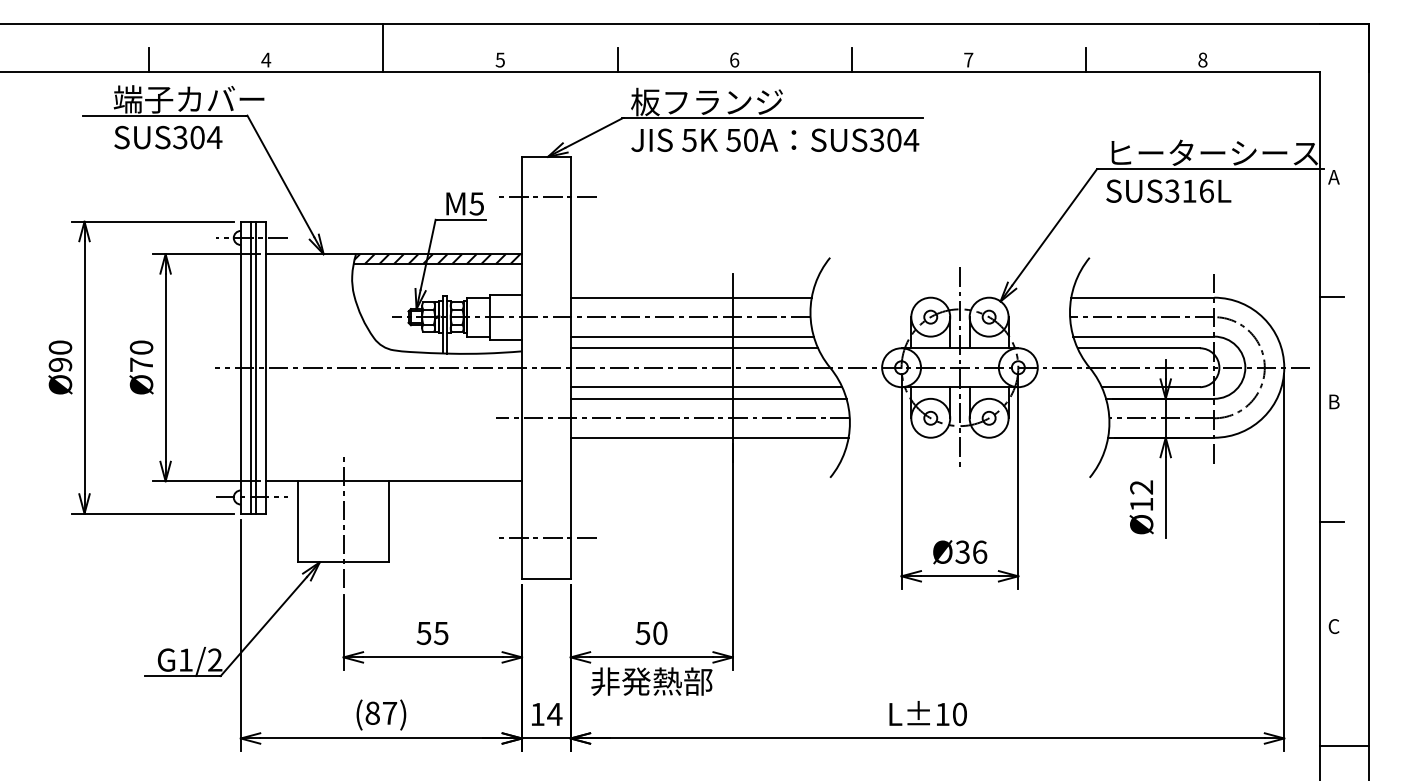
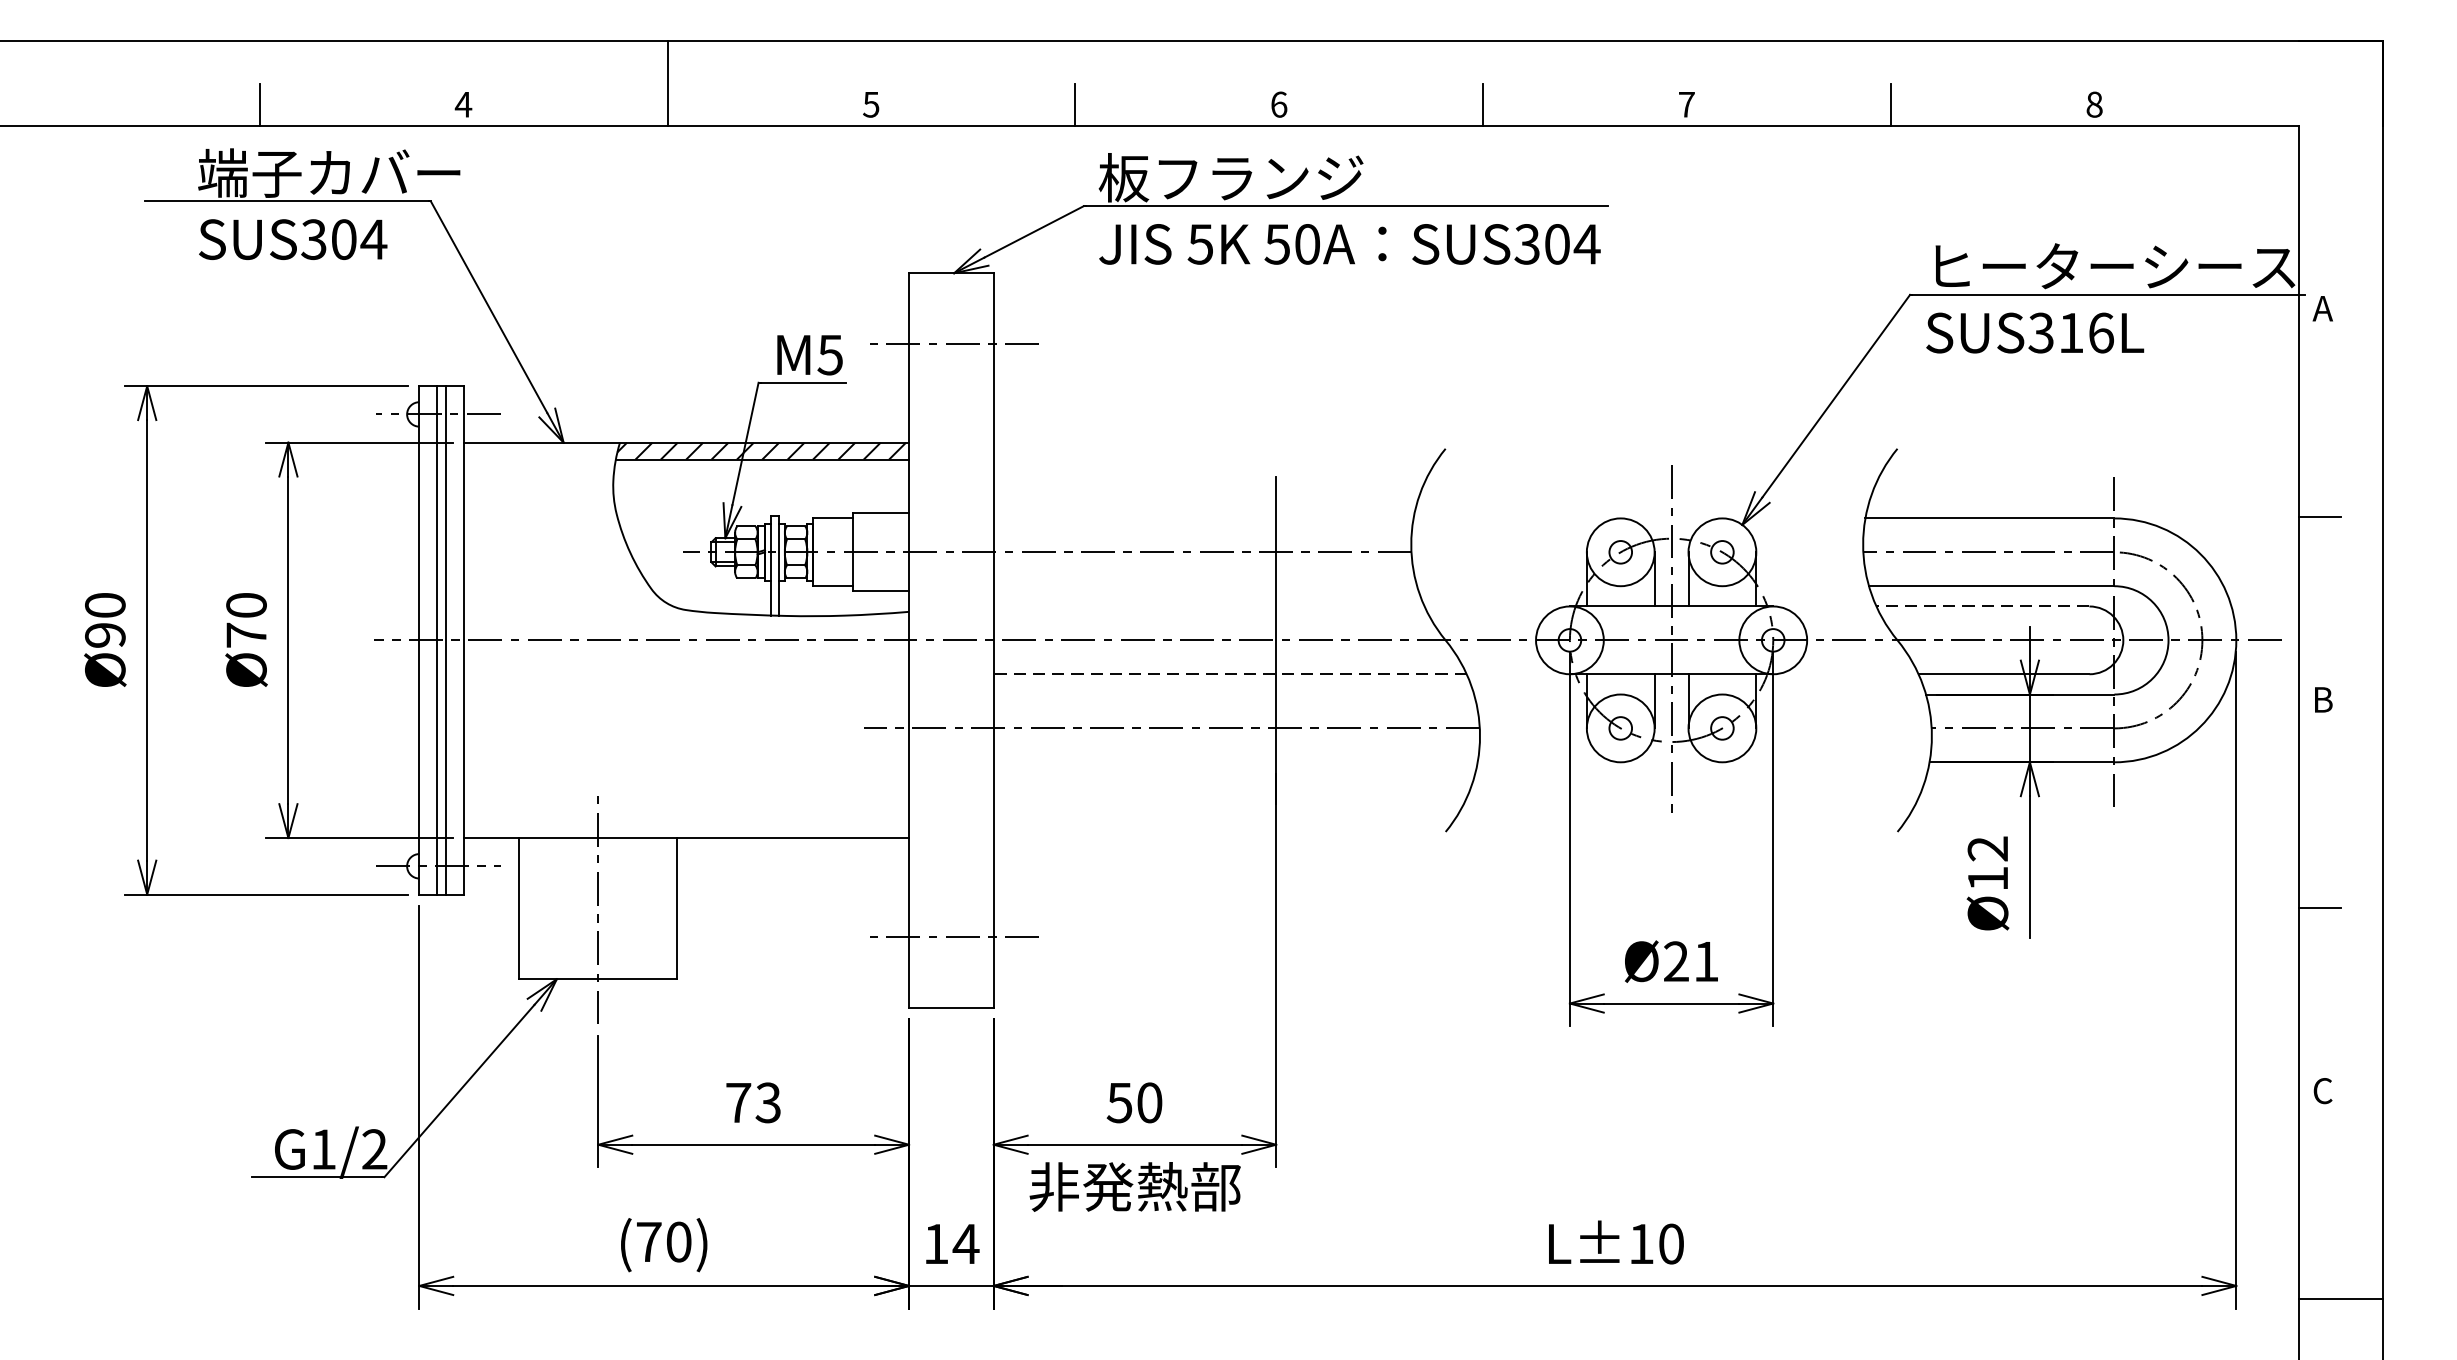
line: (690, 297) -> (1202, 518), removed
line: (691, 336) -> (1204, 585), removed
line: (694, 348) -> (1209, 606), removed
line: (1138, 348) -> (1982, 606), solid -> dashed
line: (706, 387) -> (1230, 674), solid -> dashed
line: (708, 398) -> (1233, 693), removed
line: (709, 437) -> (1235, 761), removed
text: (971, 551) -> (1691, 960), Ø36 -> Ø21
text: (432, 633) -> (753, 1103), 55 -> 73
text: (381, 712) -> (664, 1240), (87) -> (70)

